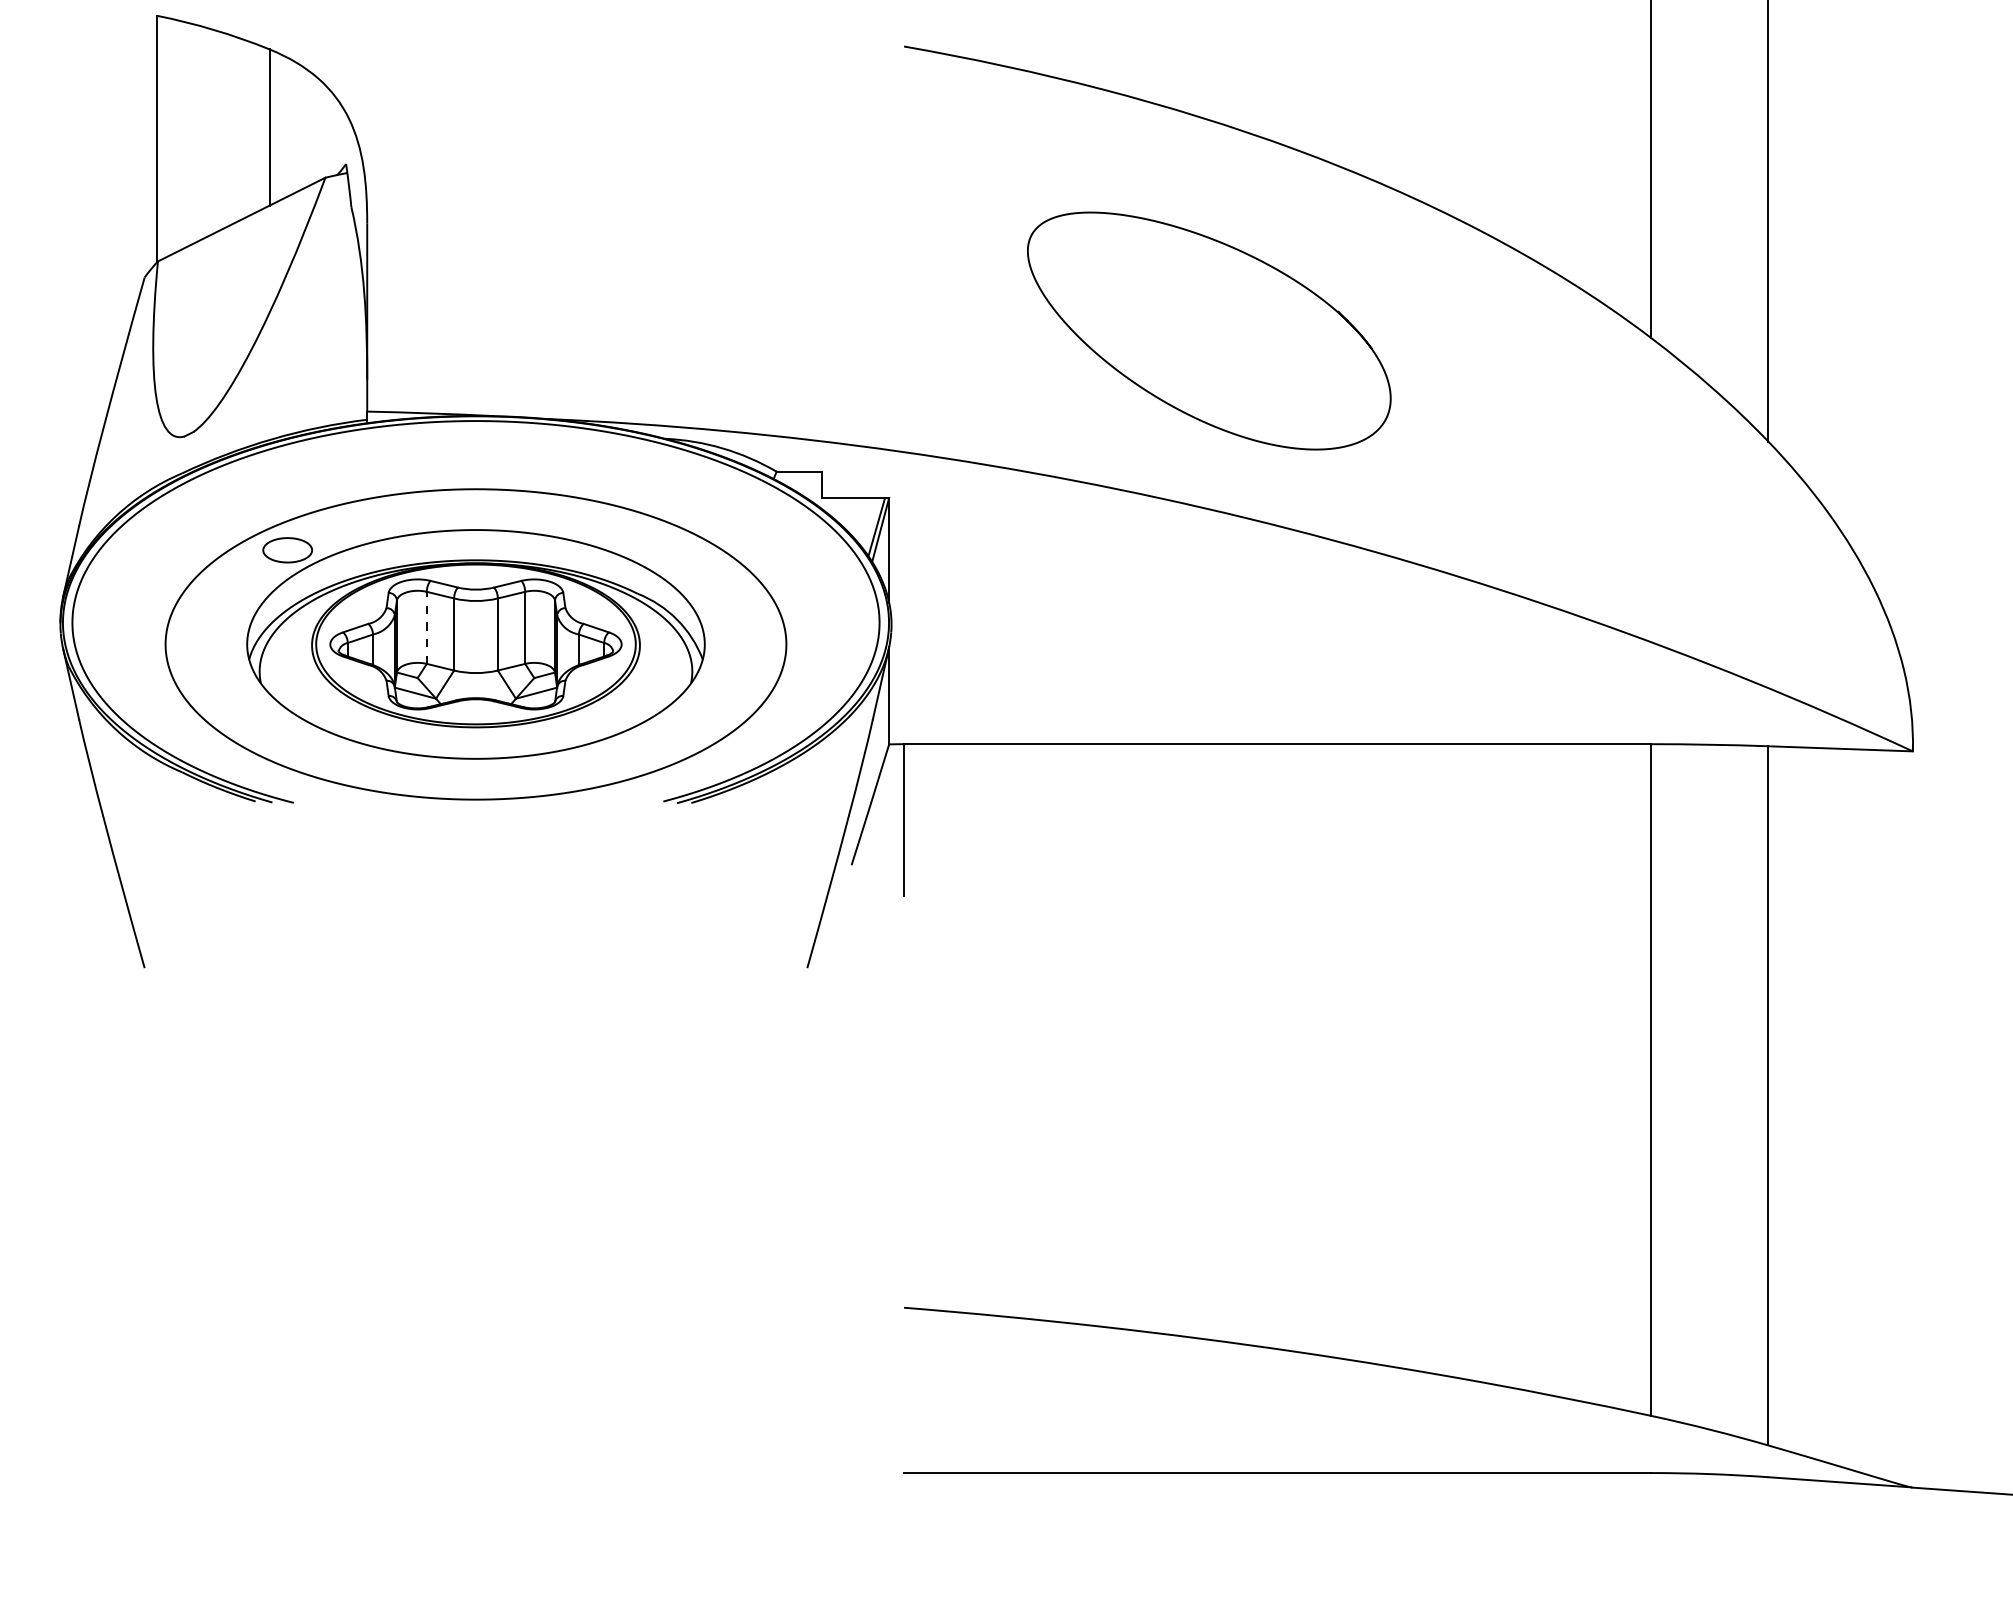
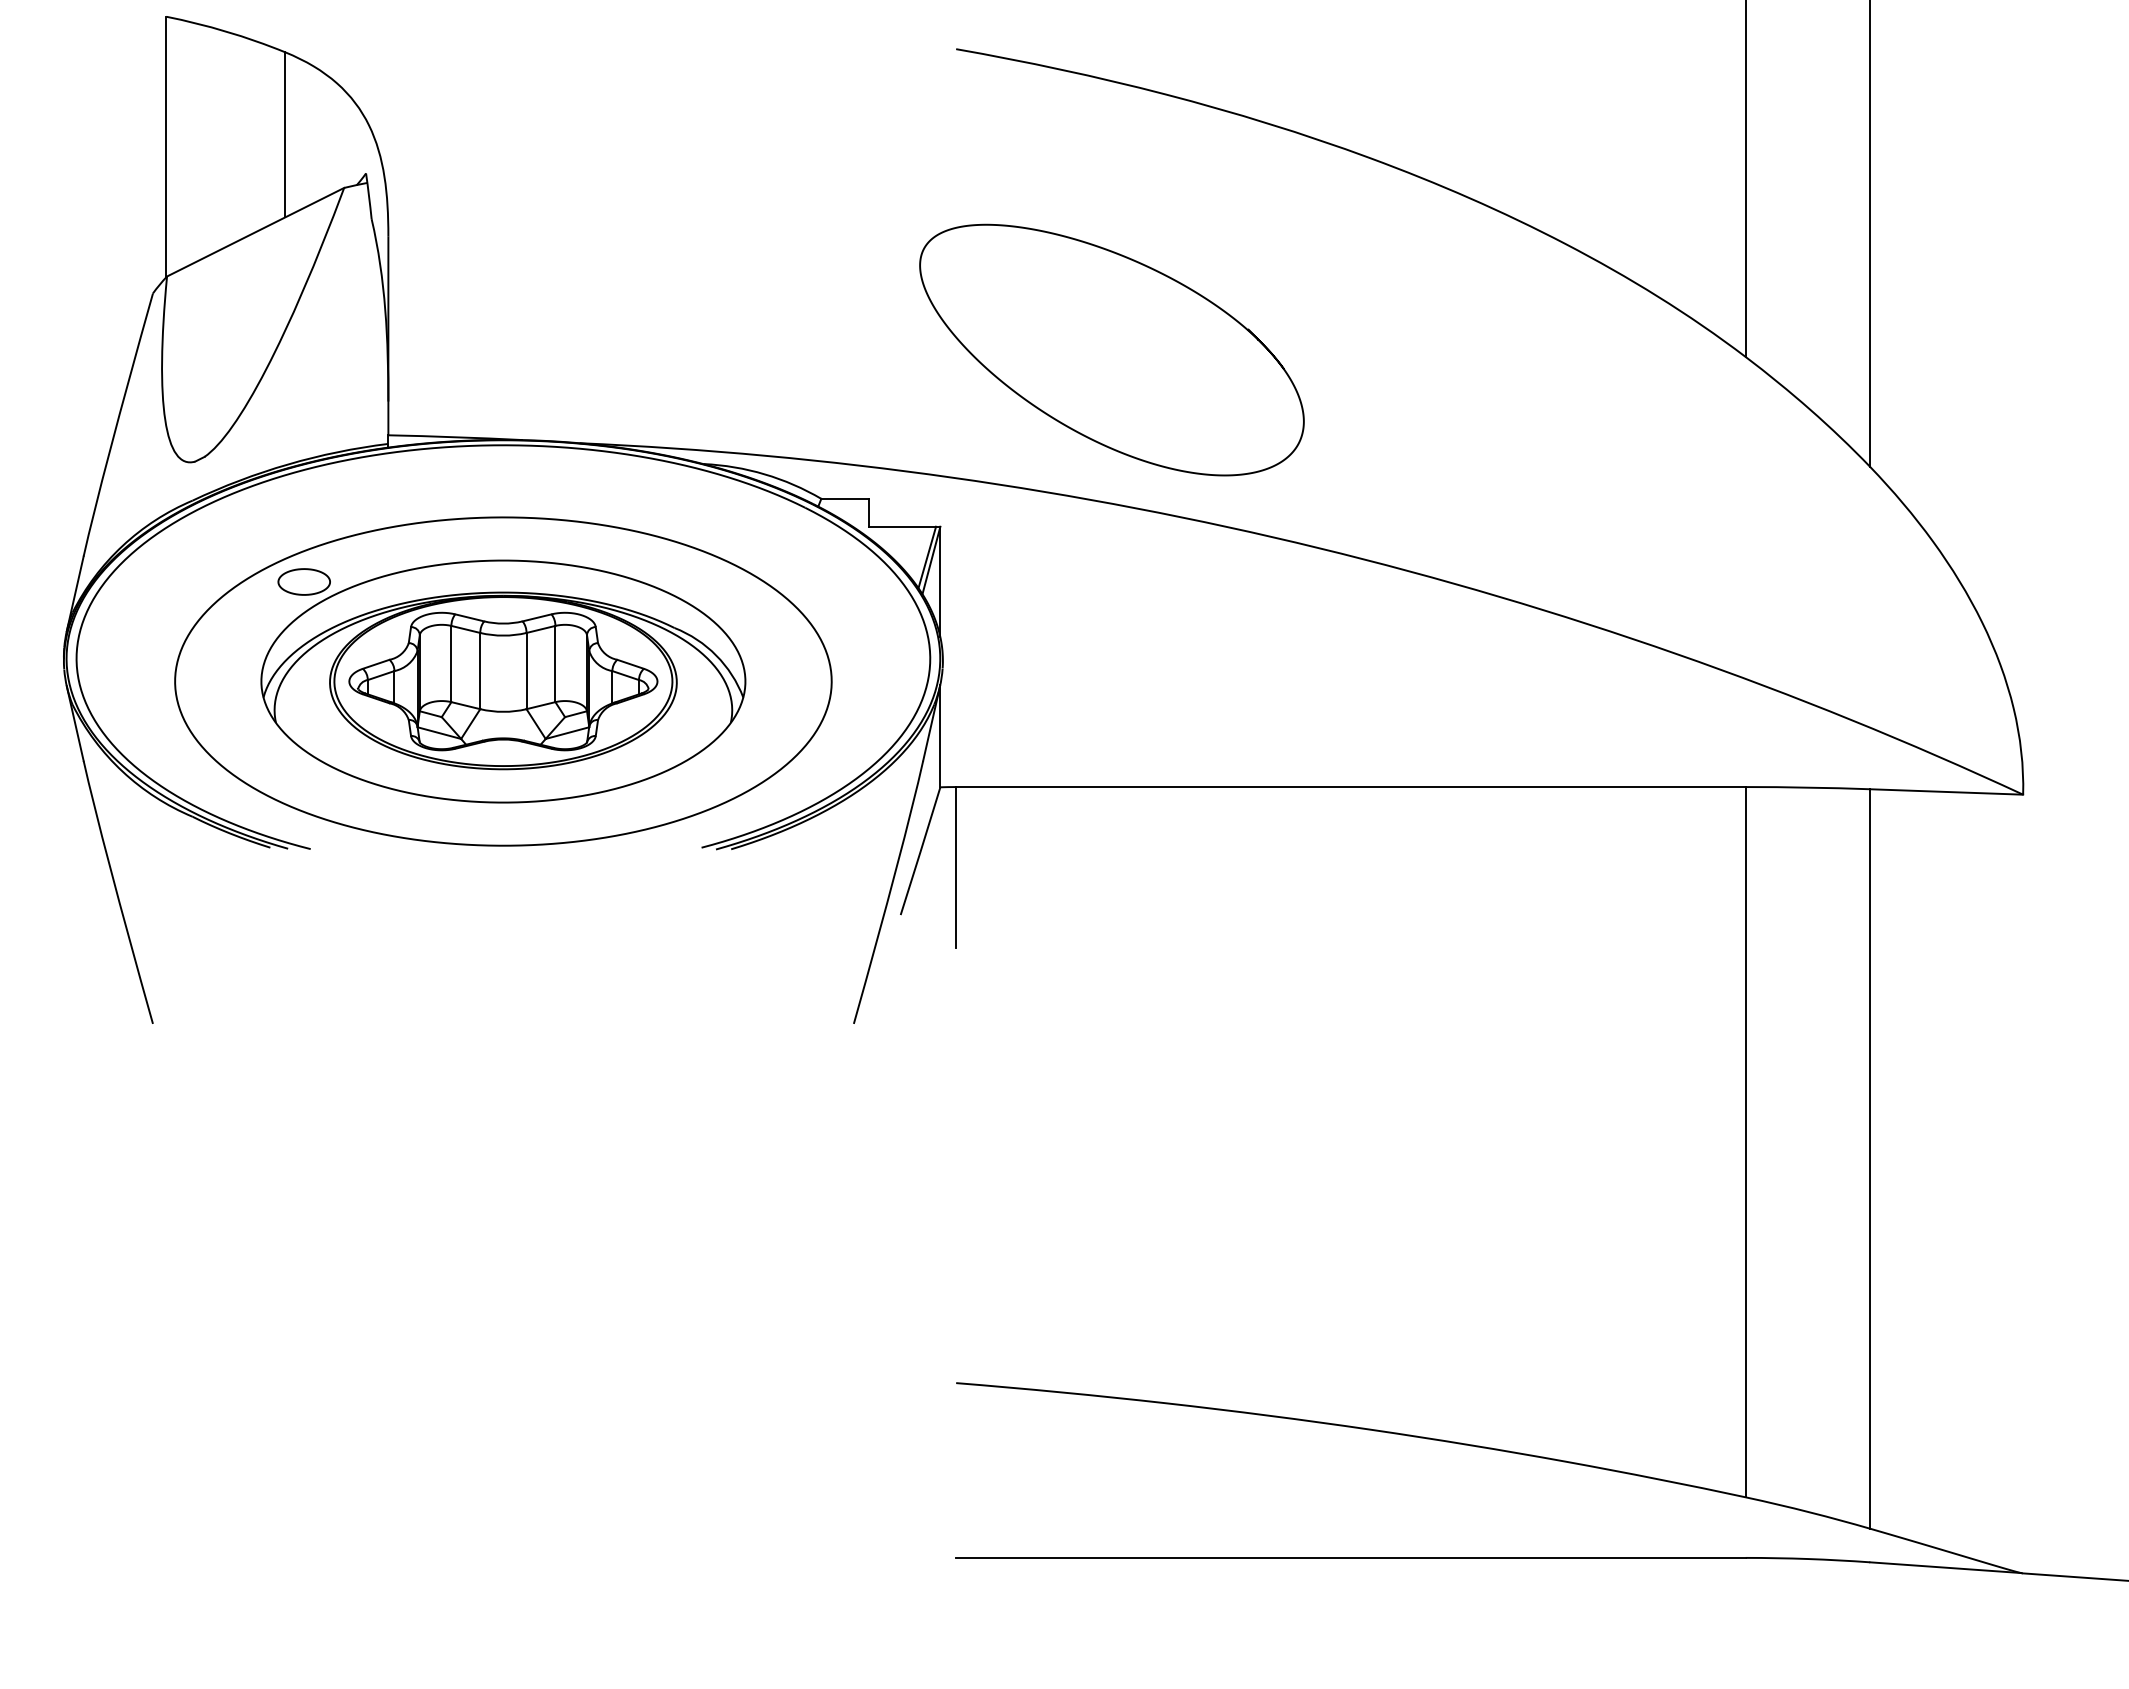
curve: (1166, 401) -> (1066, 424), moved
line: (426, 627) -> (451, 663), dashed -> solid

